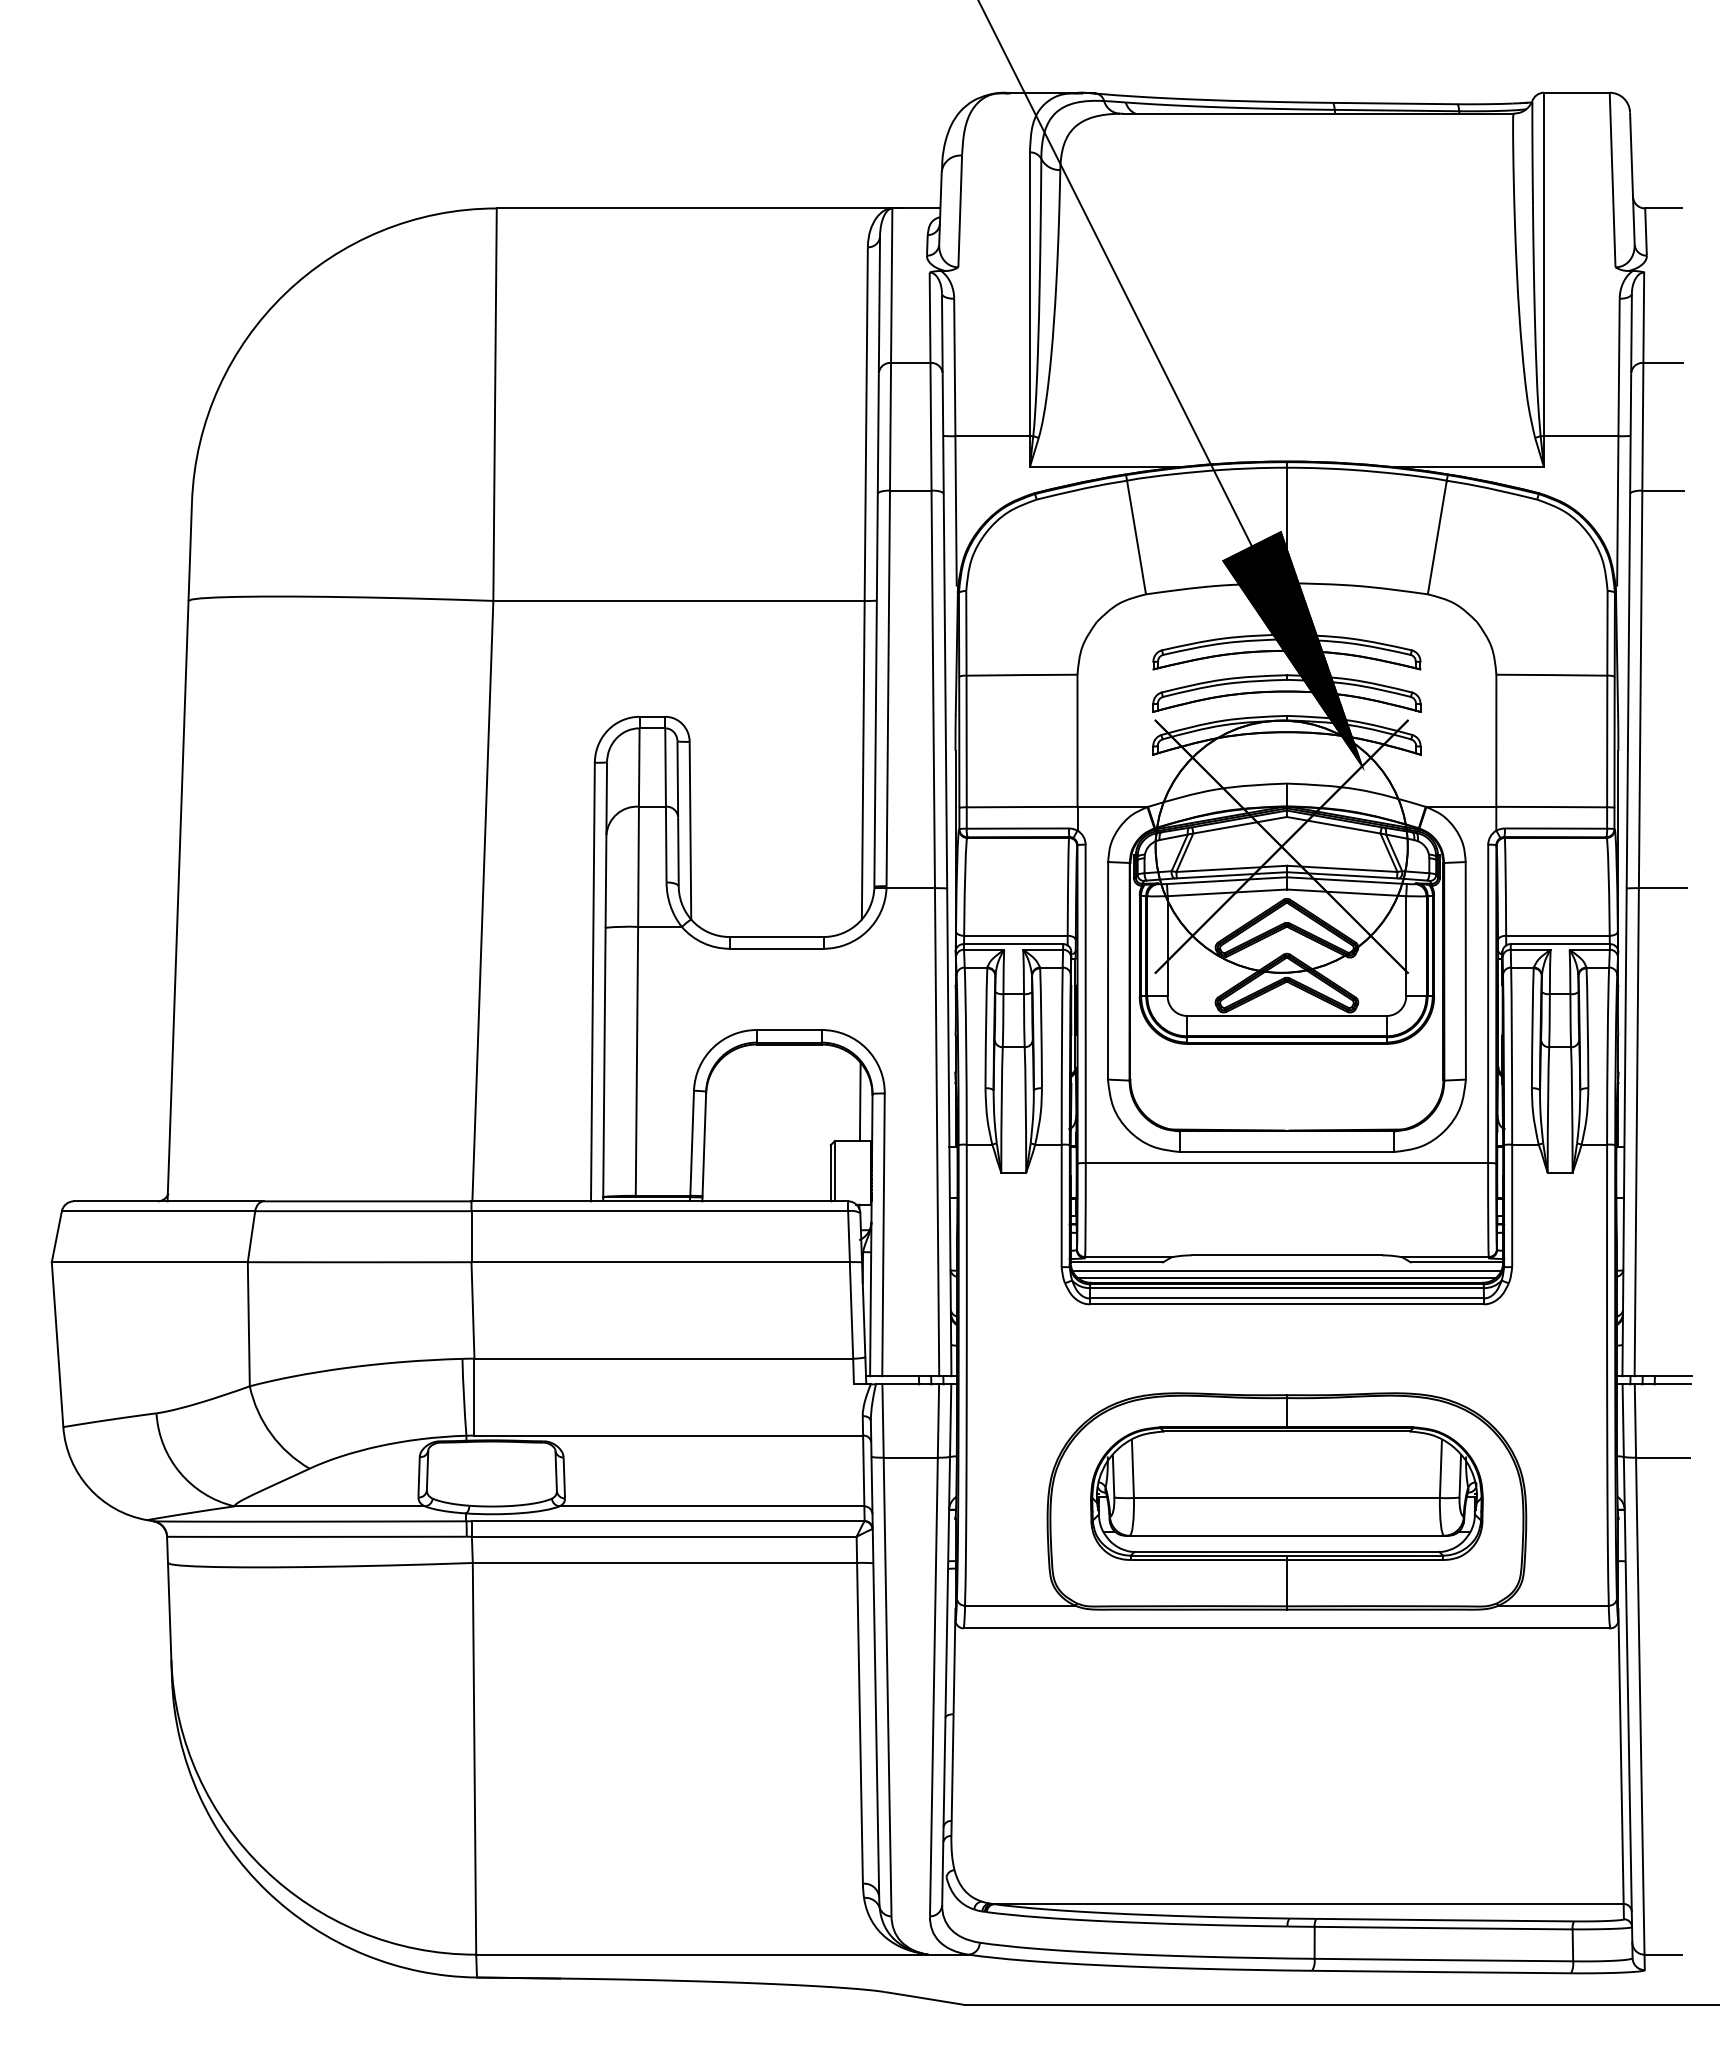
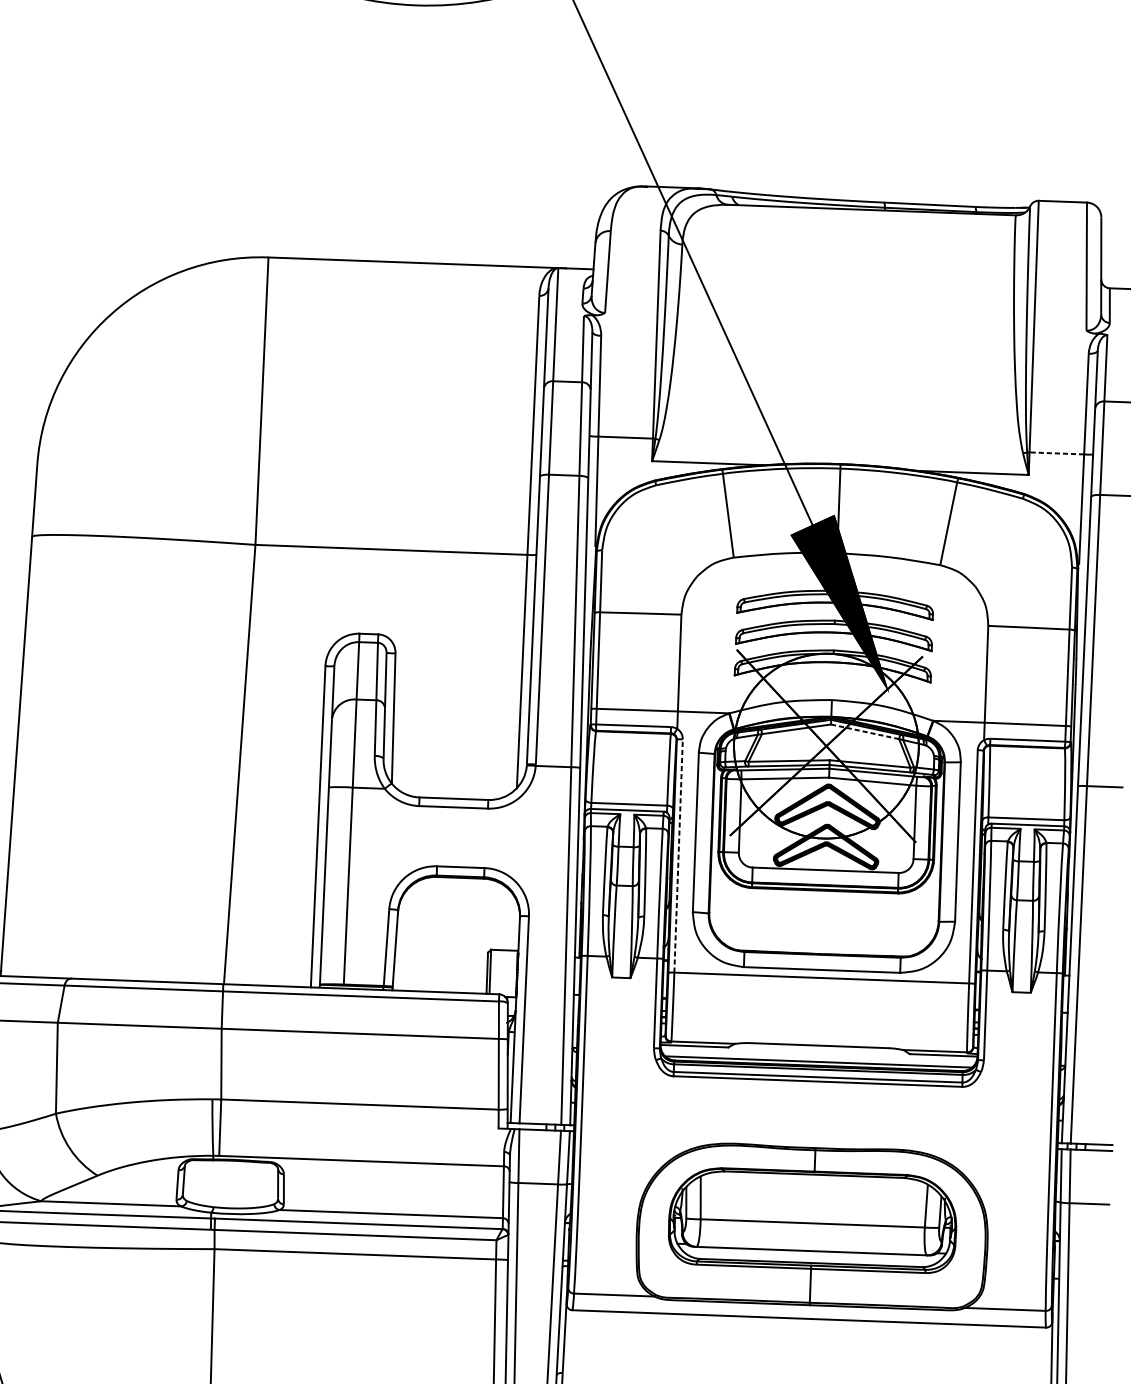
line: (1580, 436) -> (1056, 453), solid -> dashed
line: (1333, 825) -> (864, 731), solid -> dashed
line: (1085, 1003) -> (678, 855), solid -> dashed
line: (859, 1101) -> (510, 921), removed
line: (1286, 1270) -> (818, 1056), removed

